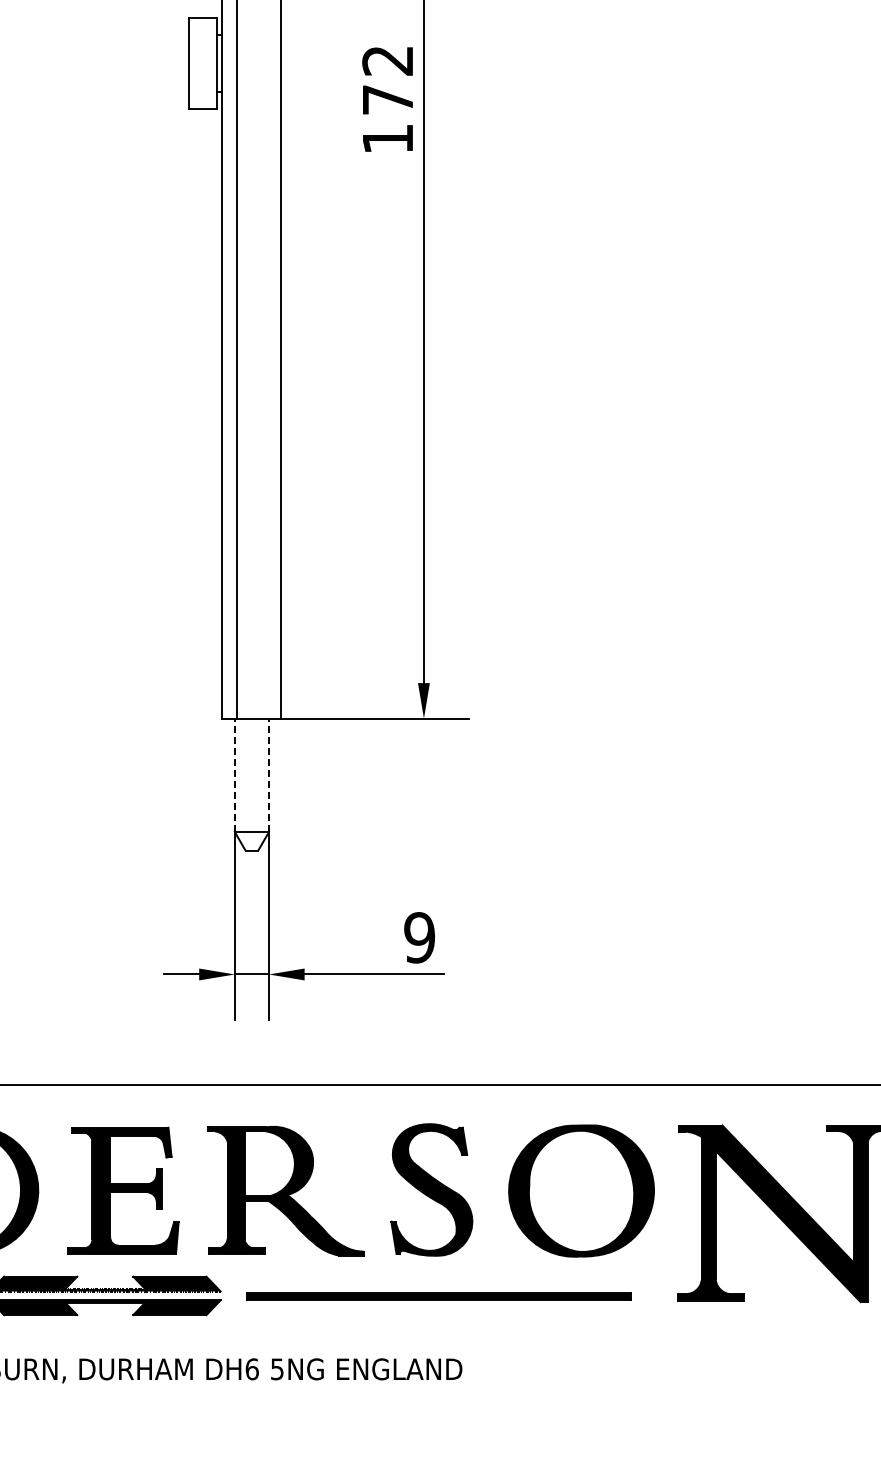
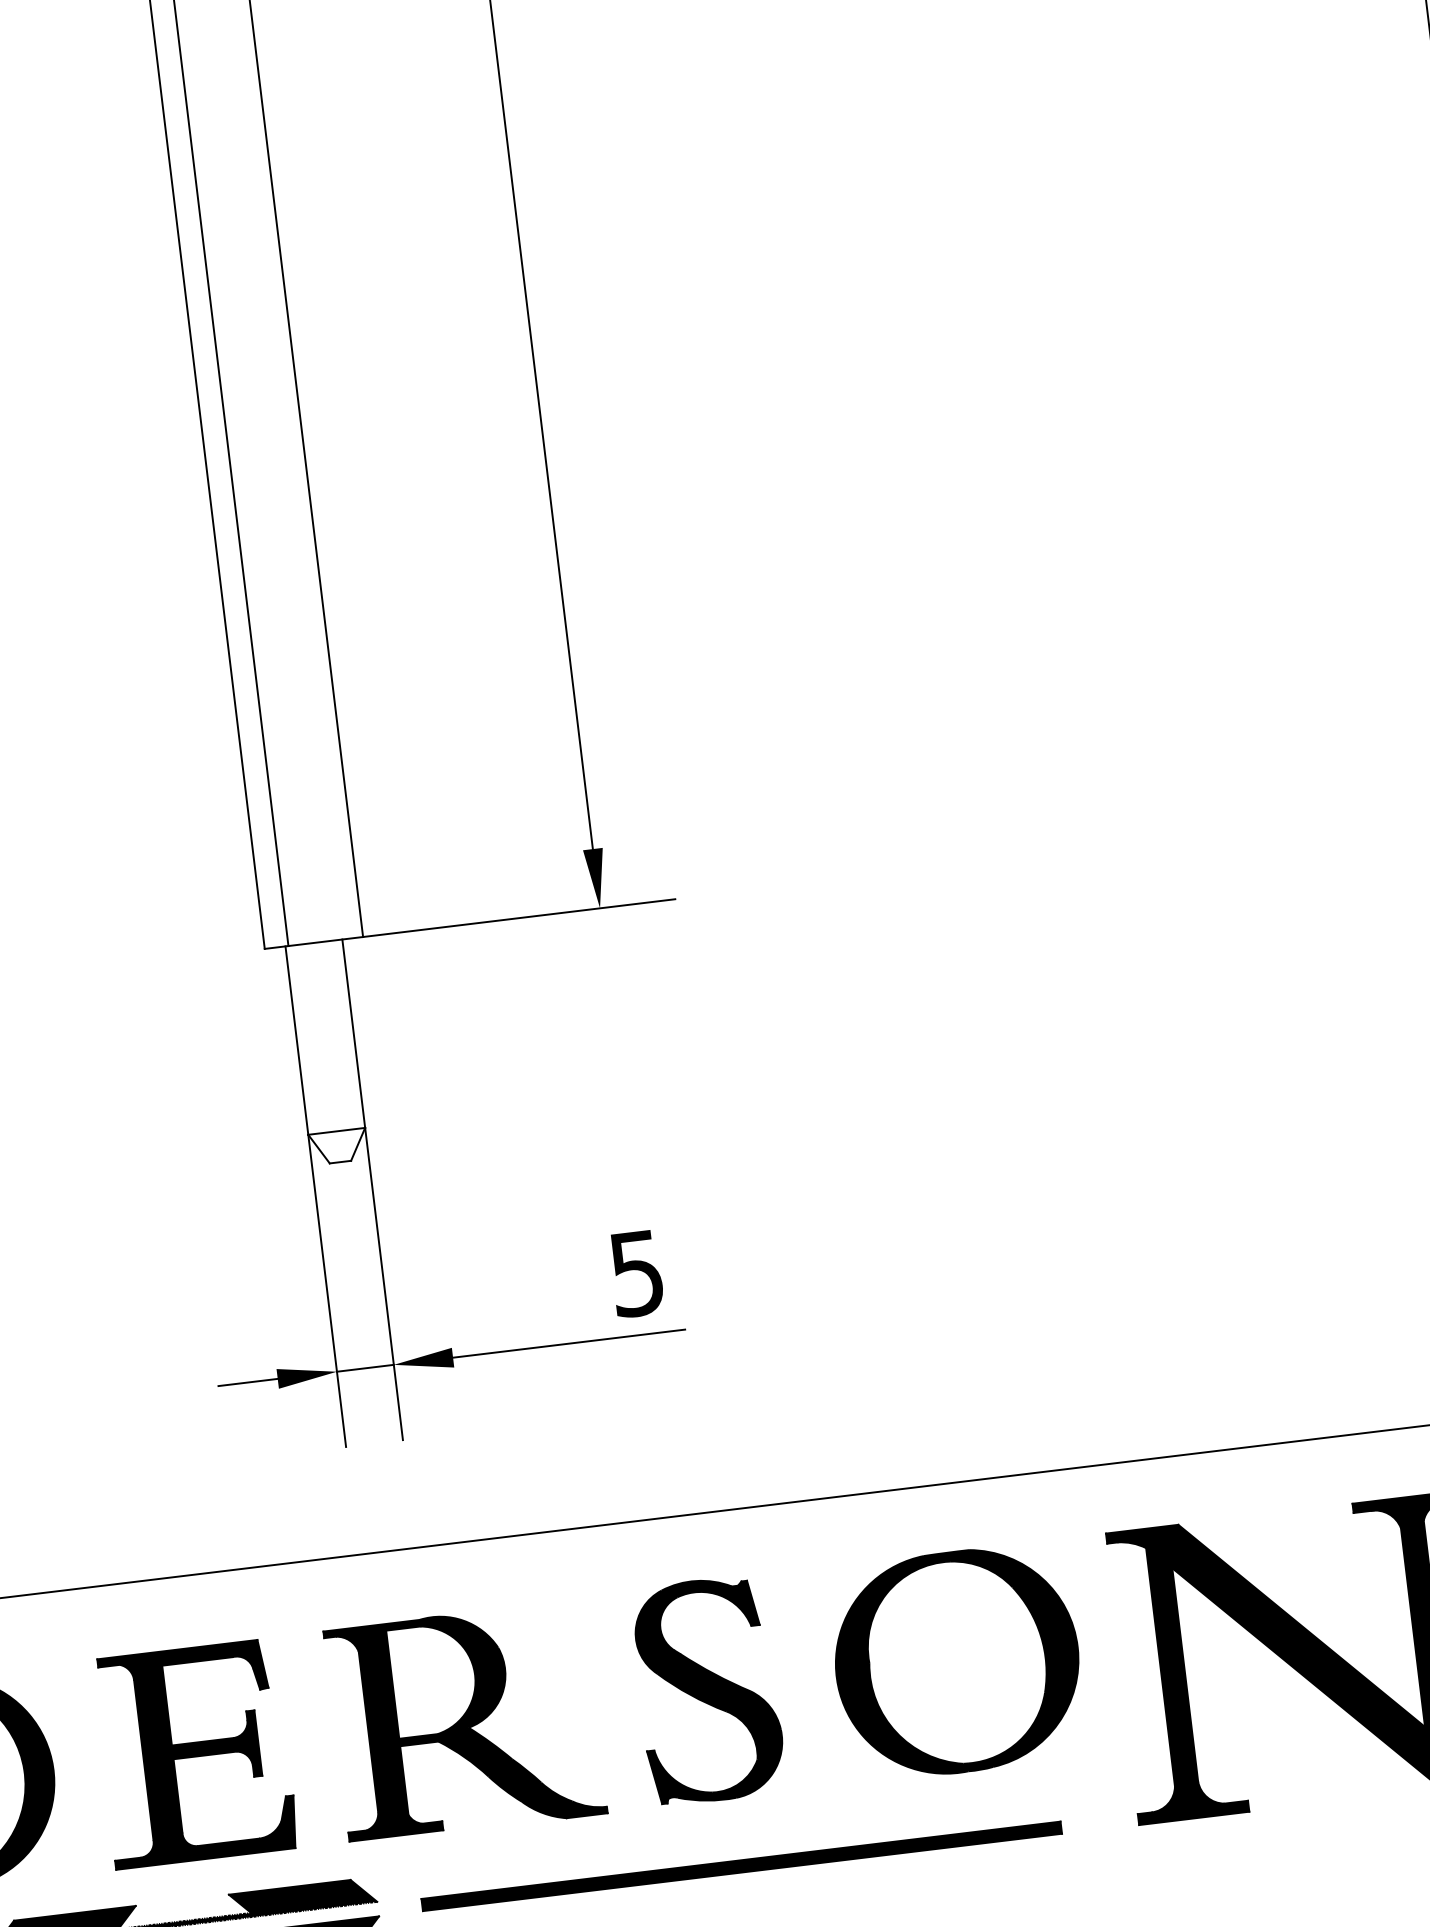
line: (234, 775) -> (296, 1040), dashed -> solid
line: (269, 775) -> (354, 1033), dashed -> solid
text: (419, 937) -> (636, 1273), 9 -> 5

